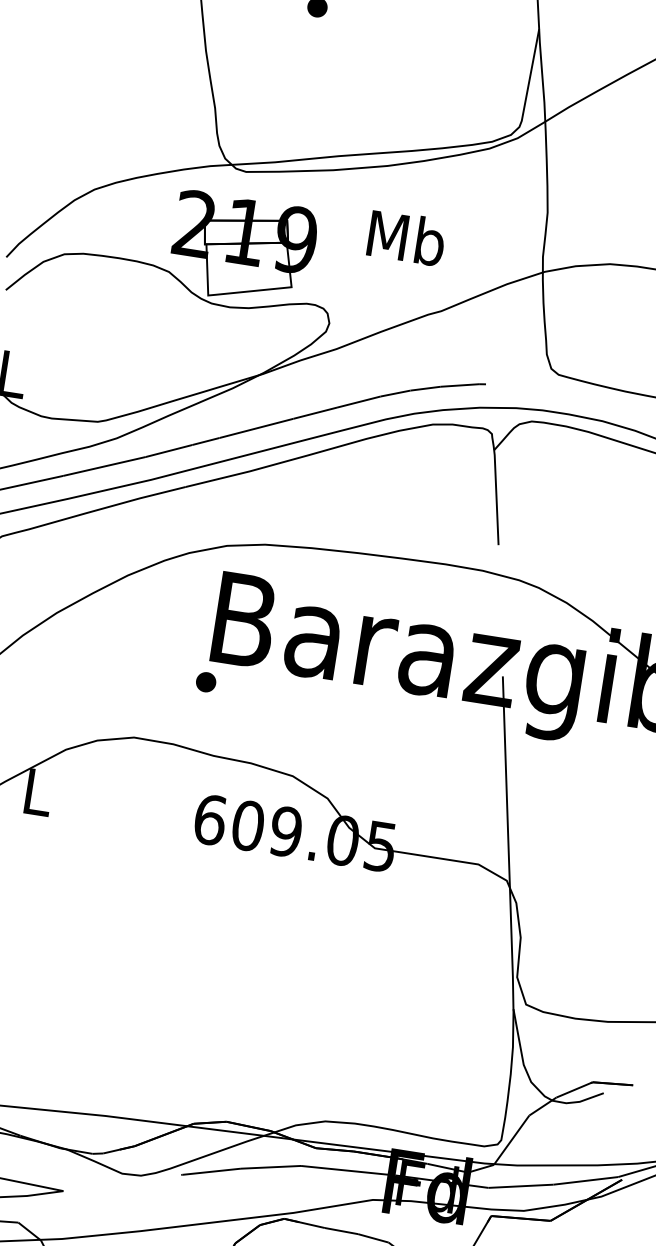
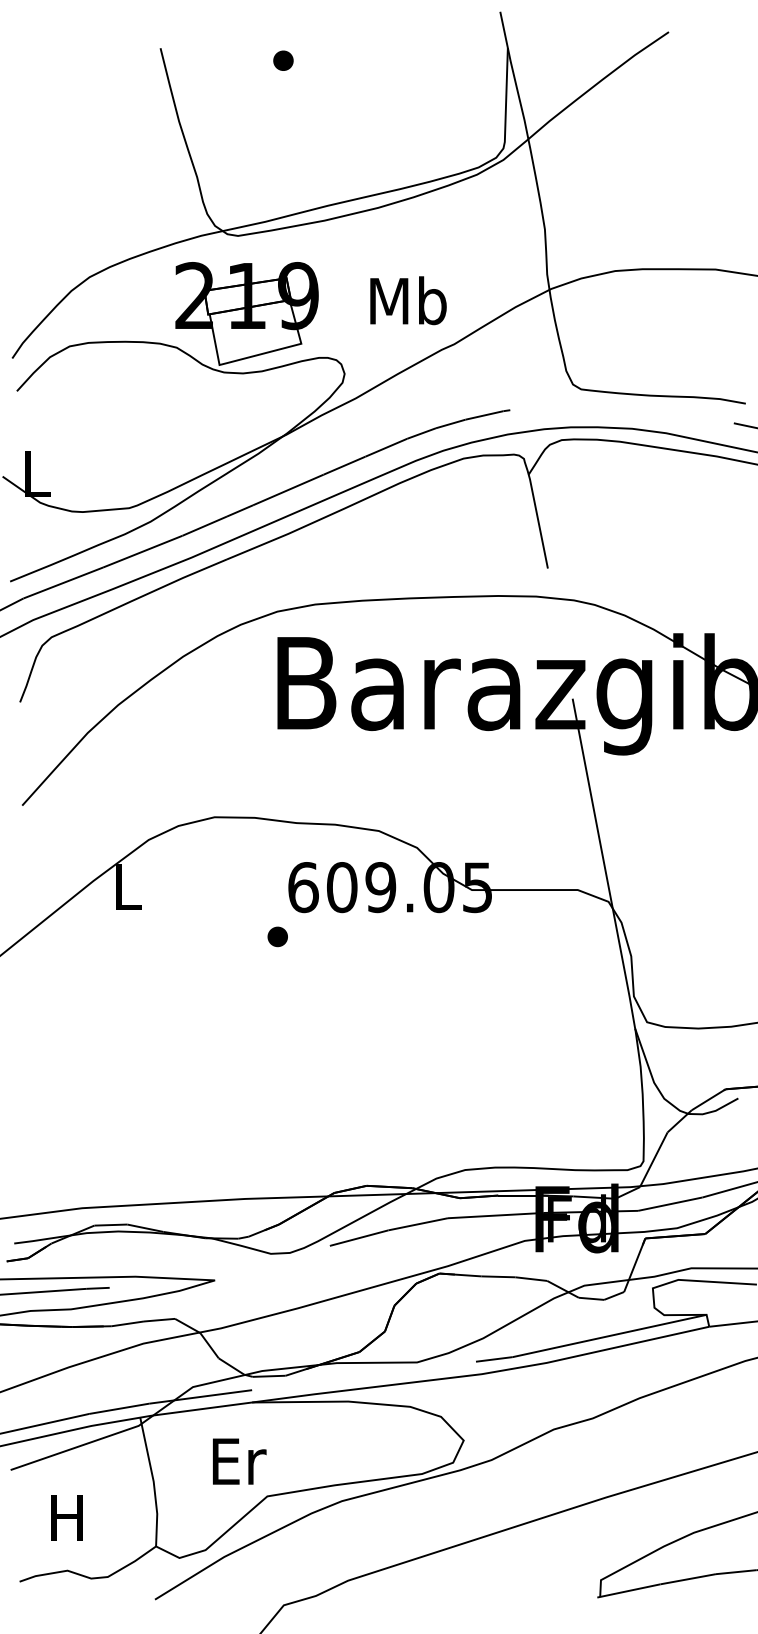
text: (406, 237) -> (408, 300), moved
part: (205, 681) -> (277, 936), moved

